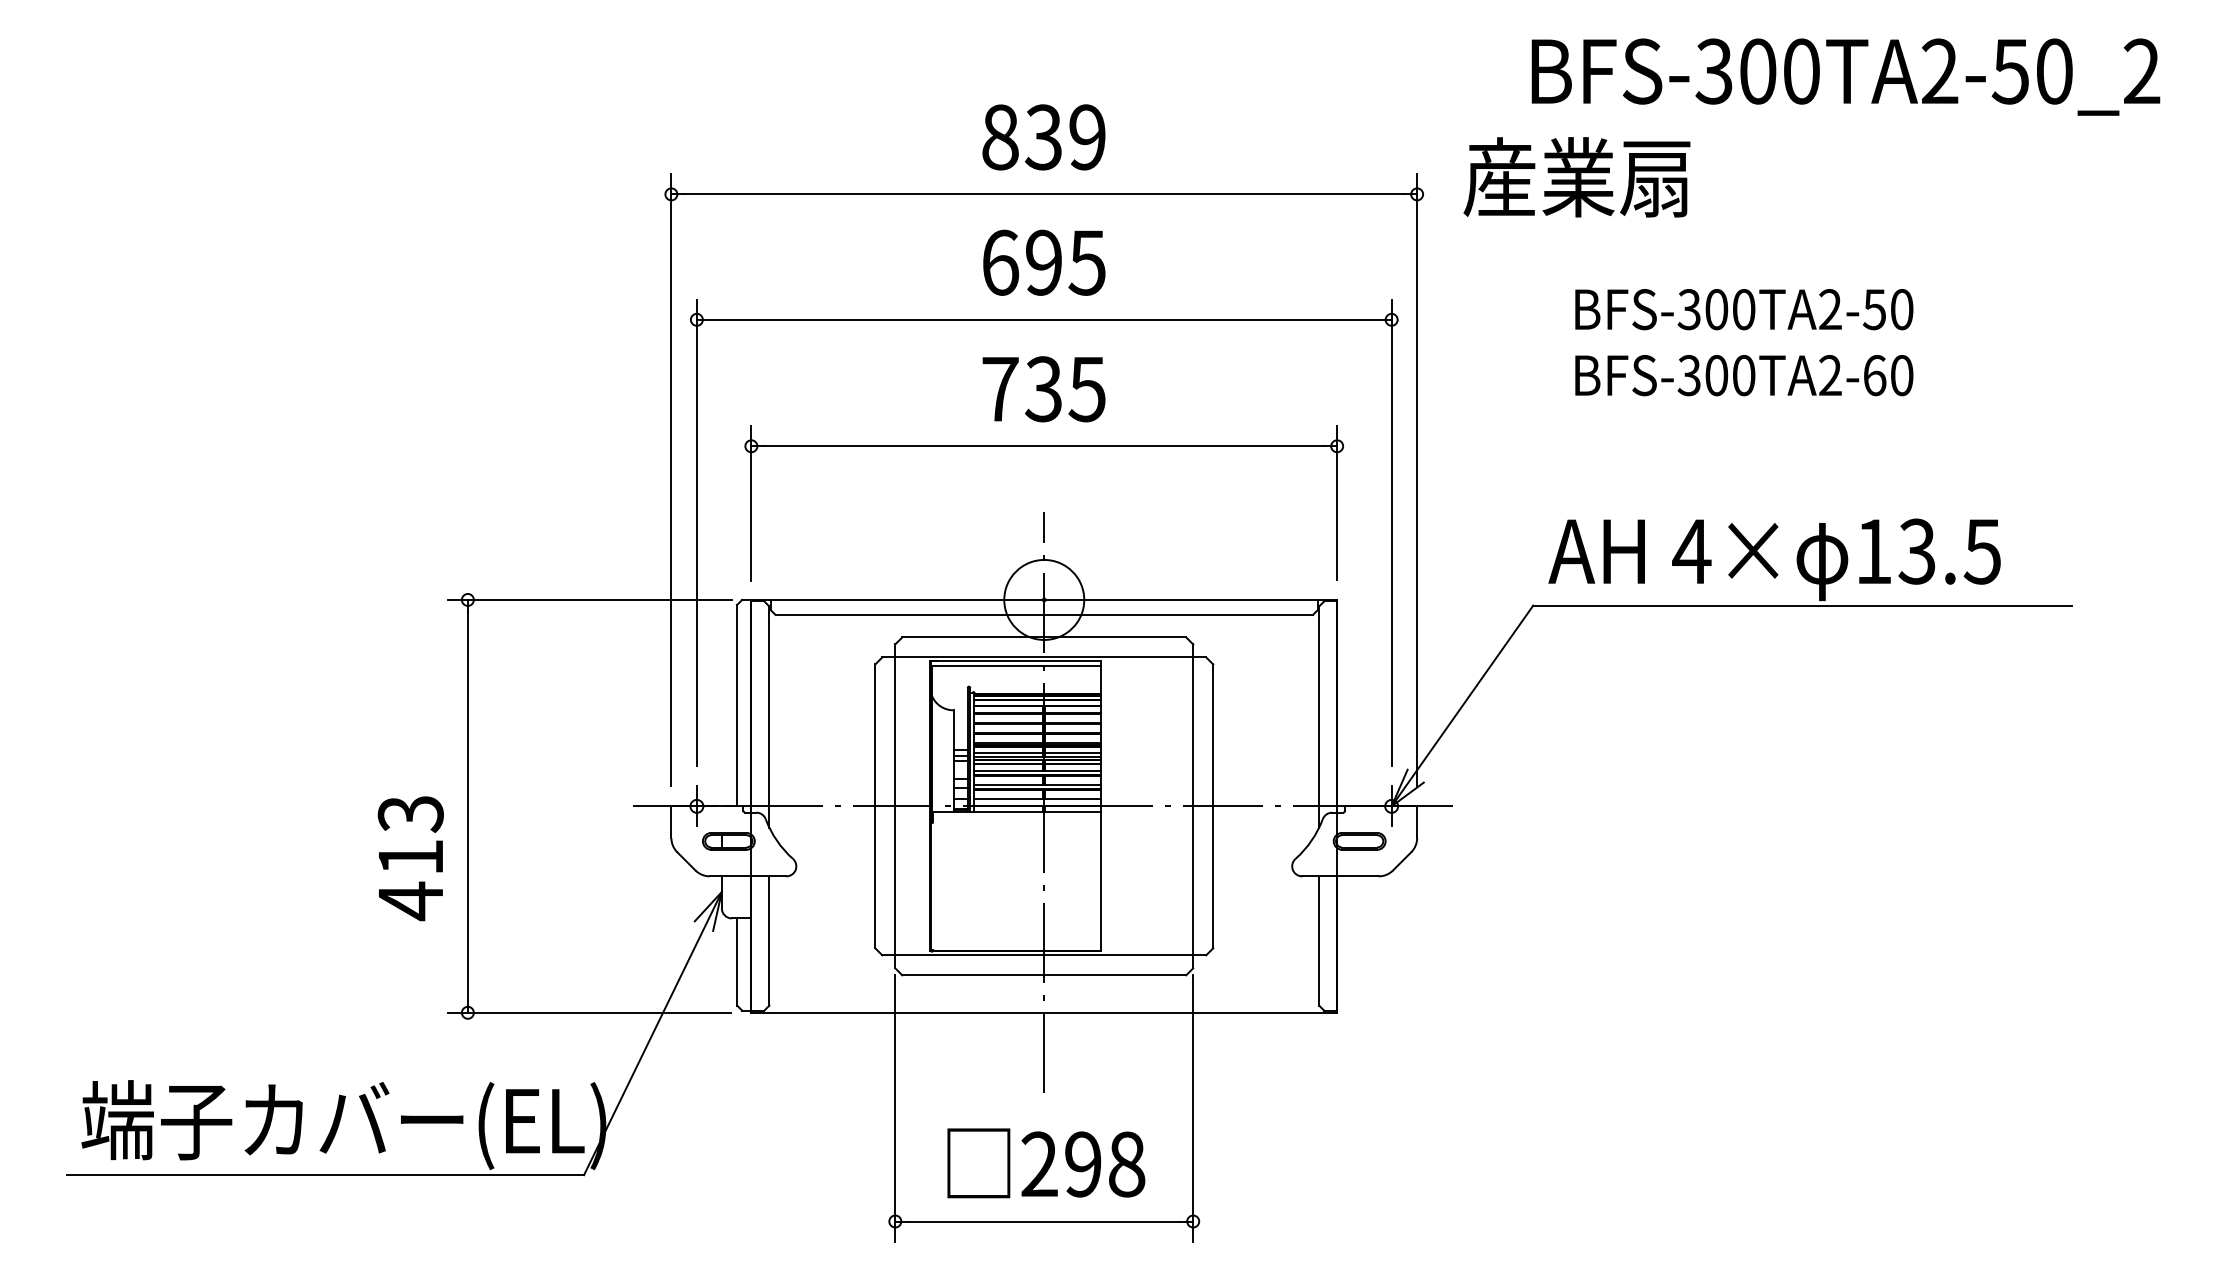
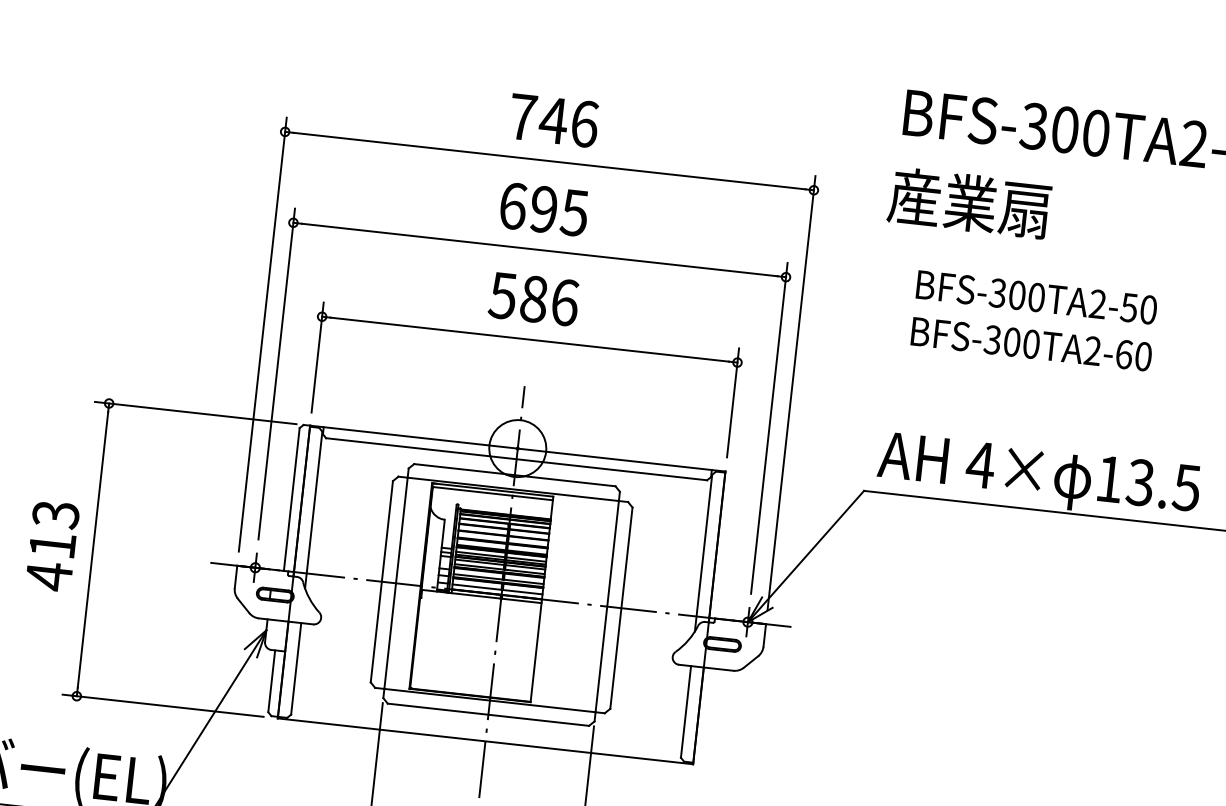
text: (1044, 137) -> (554, 120), 839 -> 746
text: (1576, 177) -> (969, 203), moved
text: (1043, 389) -> (533, 299), 735 -> 586
text: (410, 858) -> (52, 546), moved

